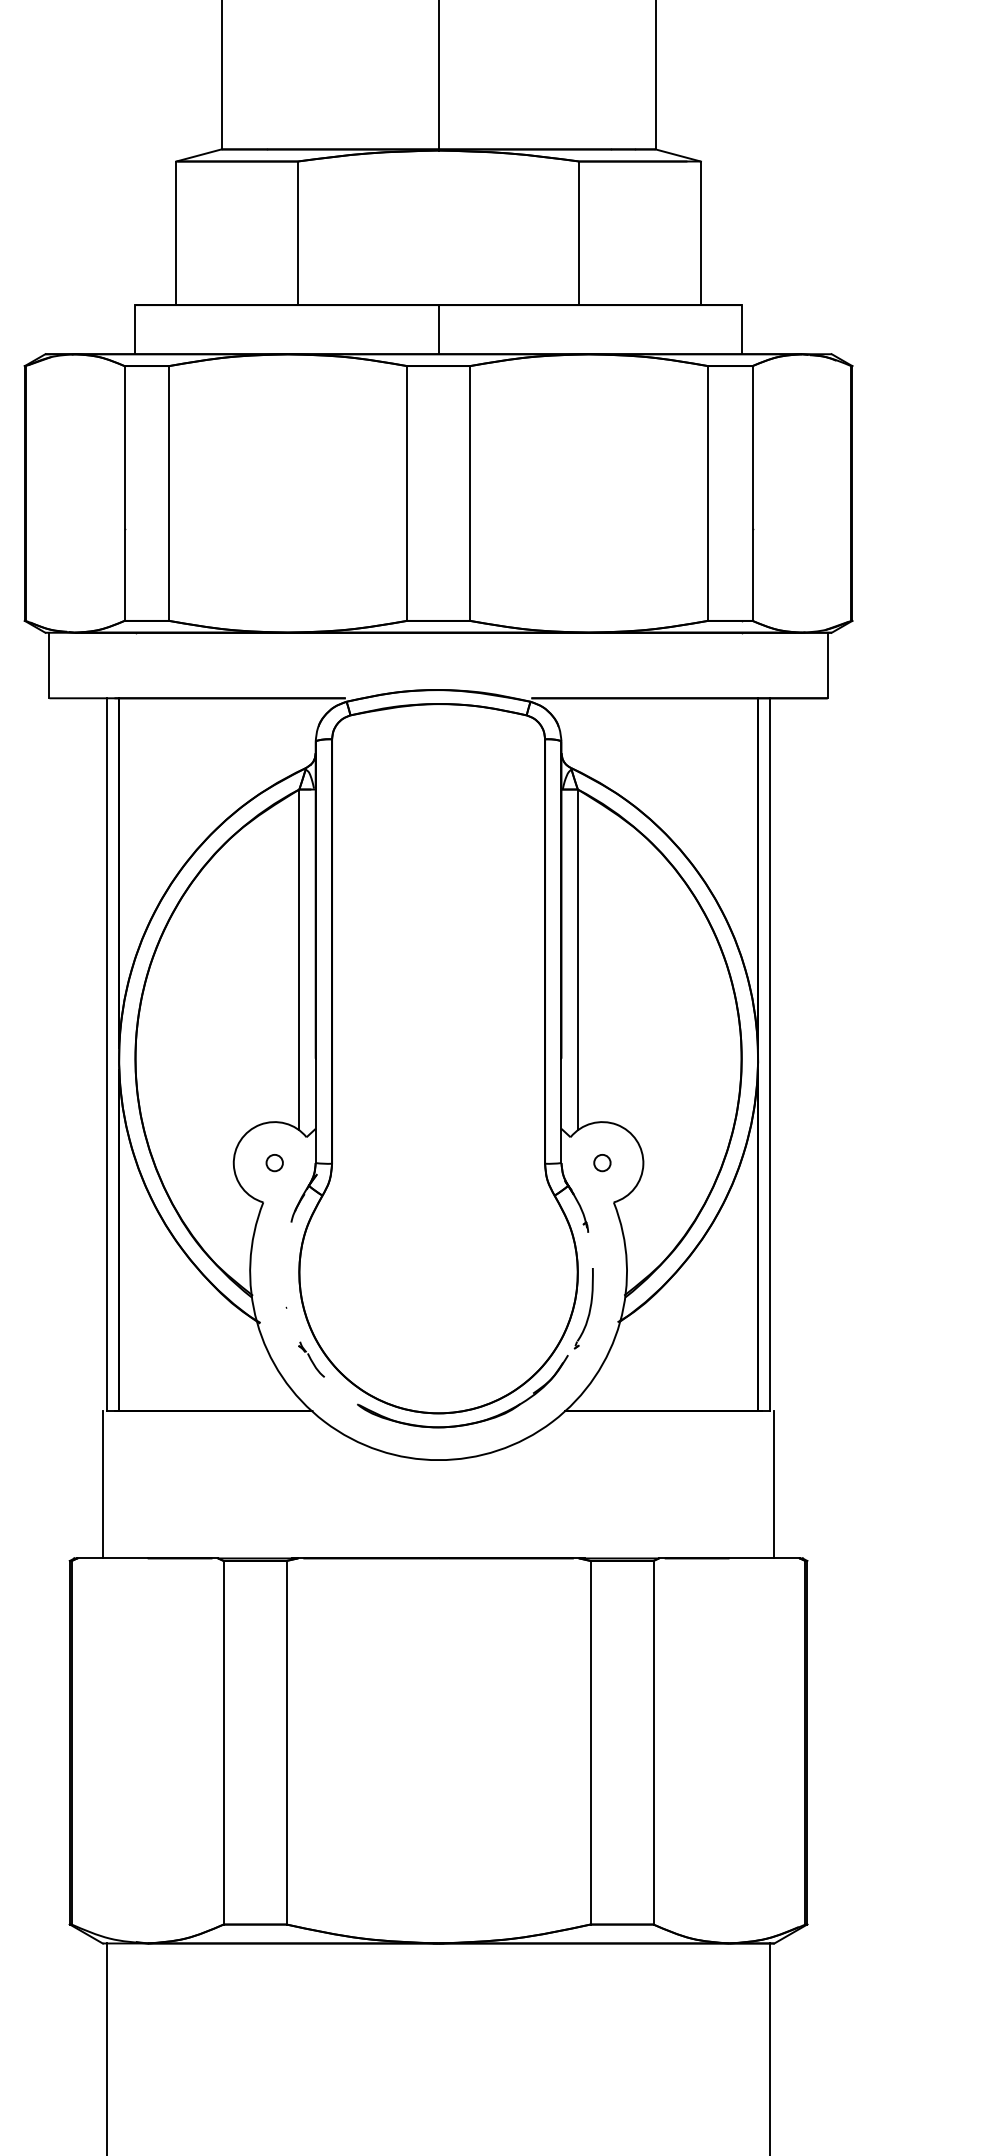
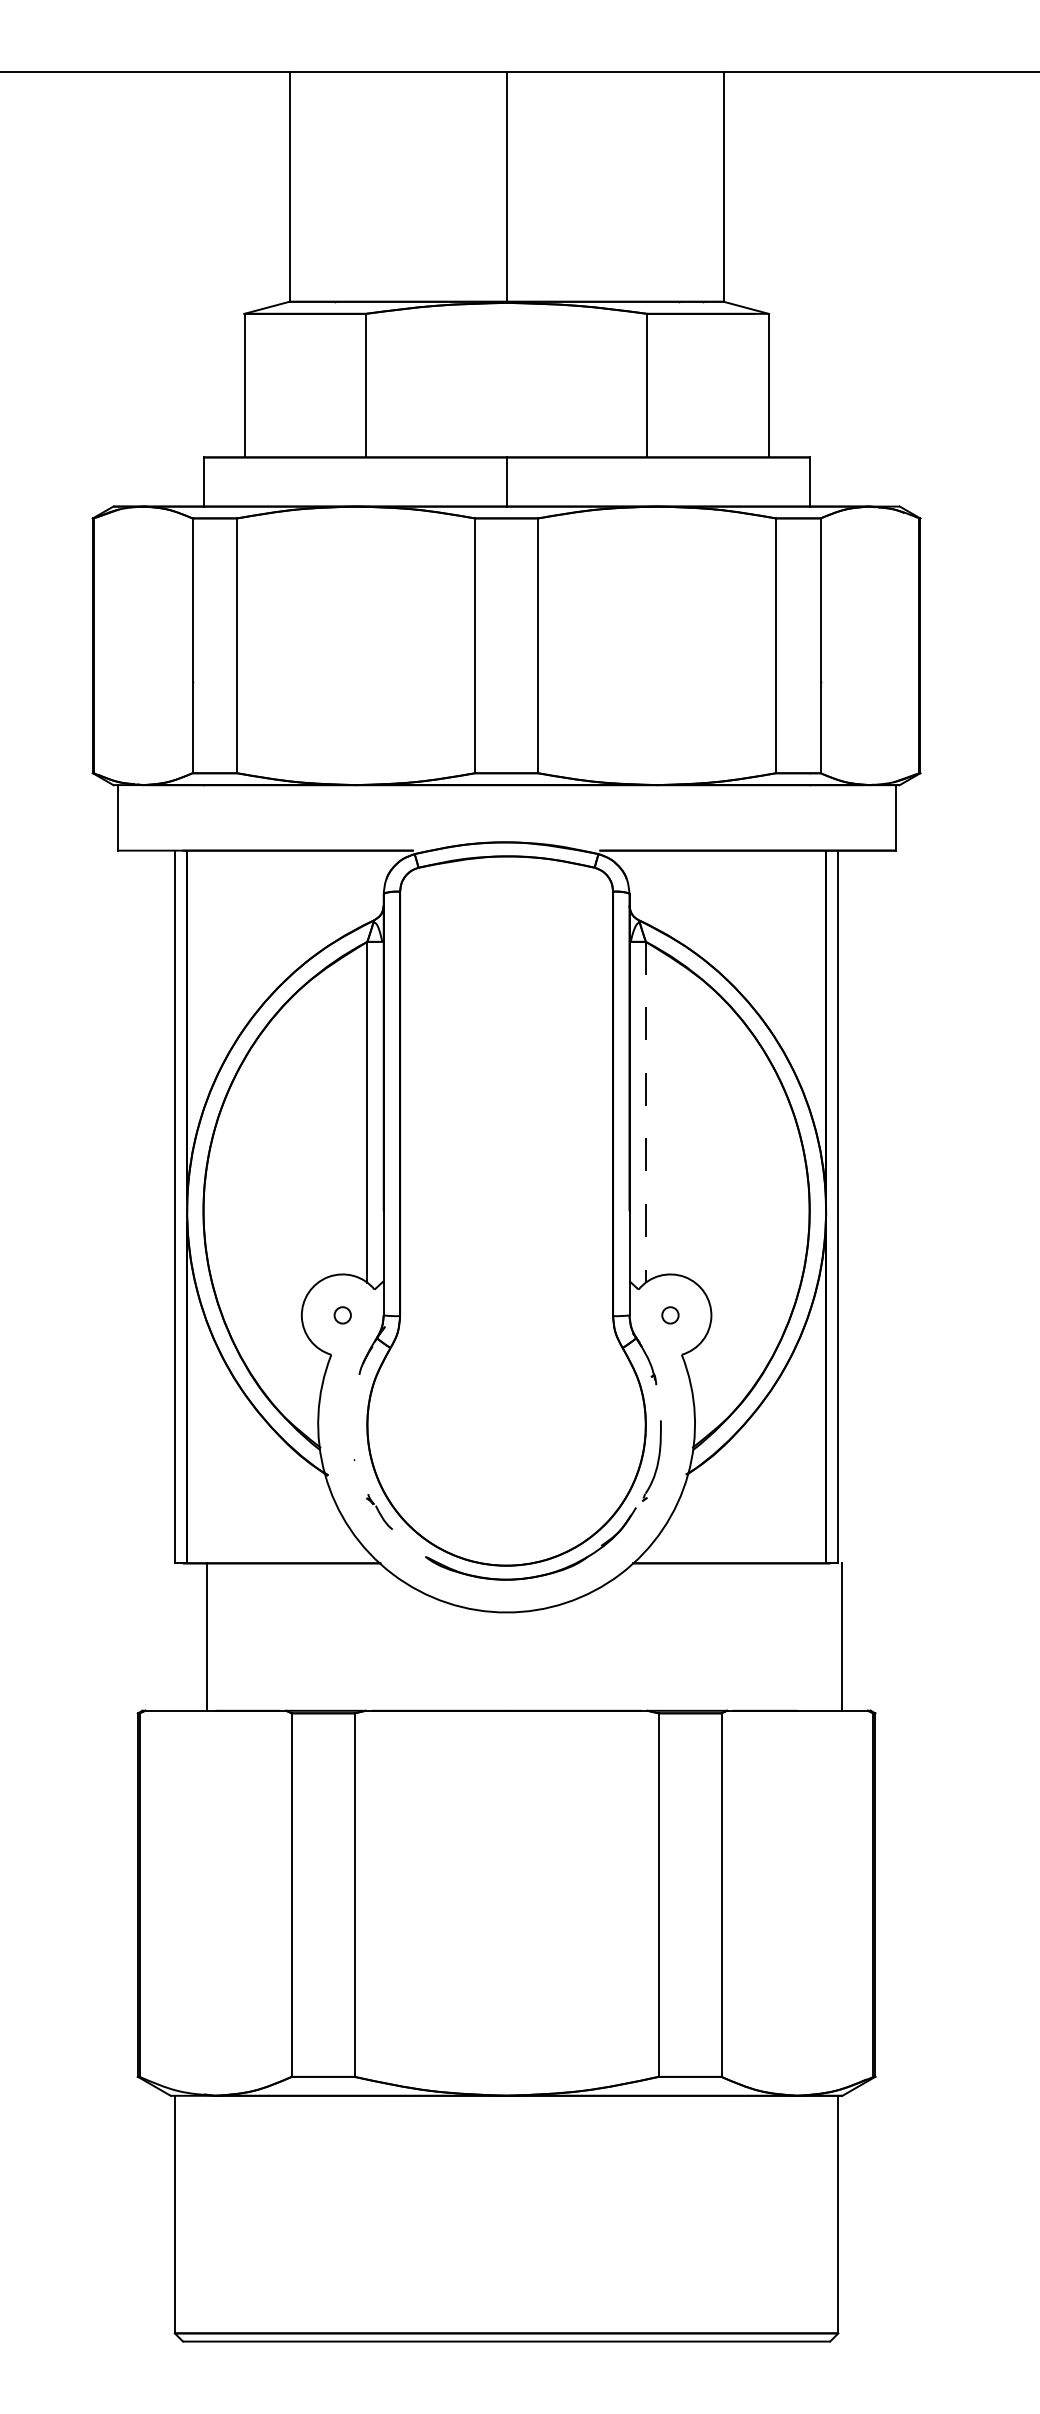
line: (577, 960) -> (645, 1112), solid -> dashed
line: (102, 1484) -> (206, 1636), moved

